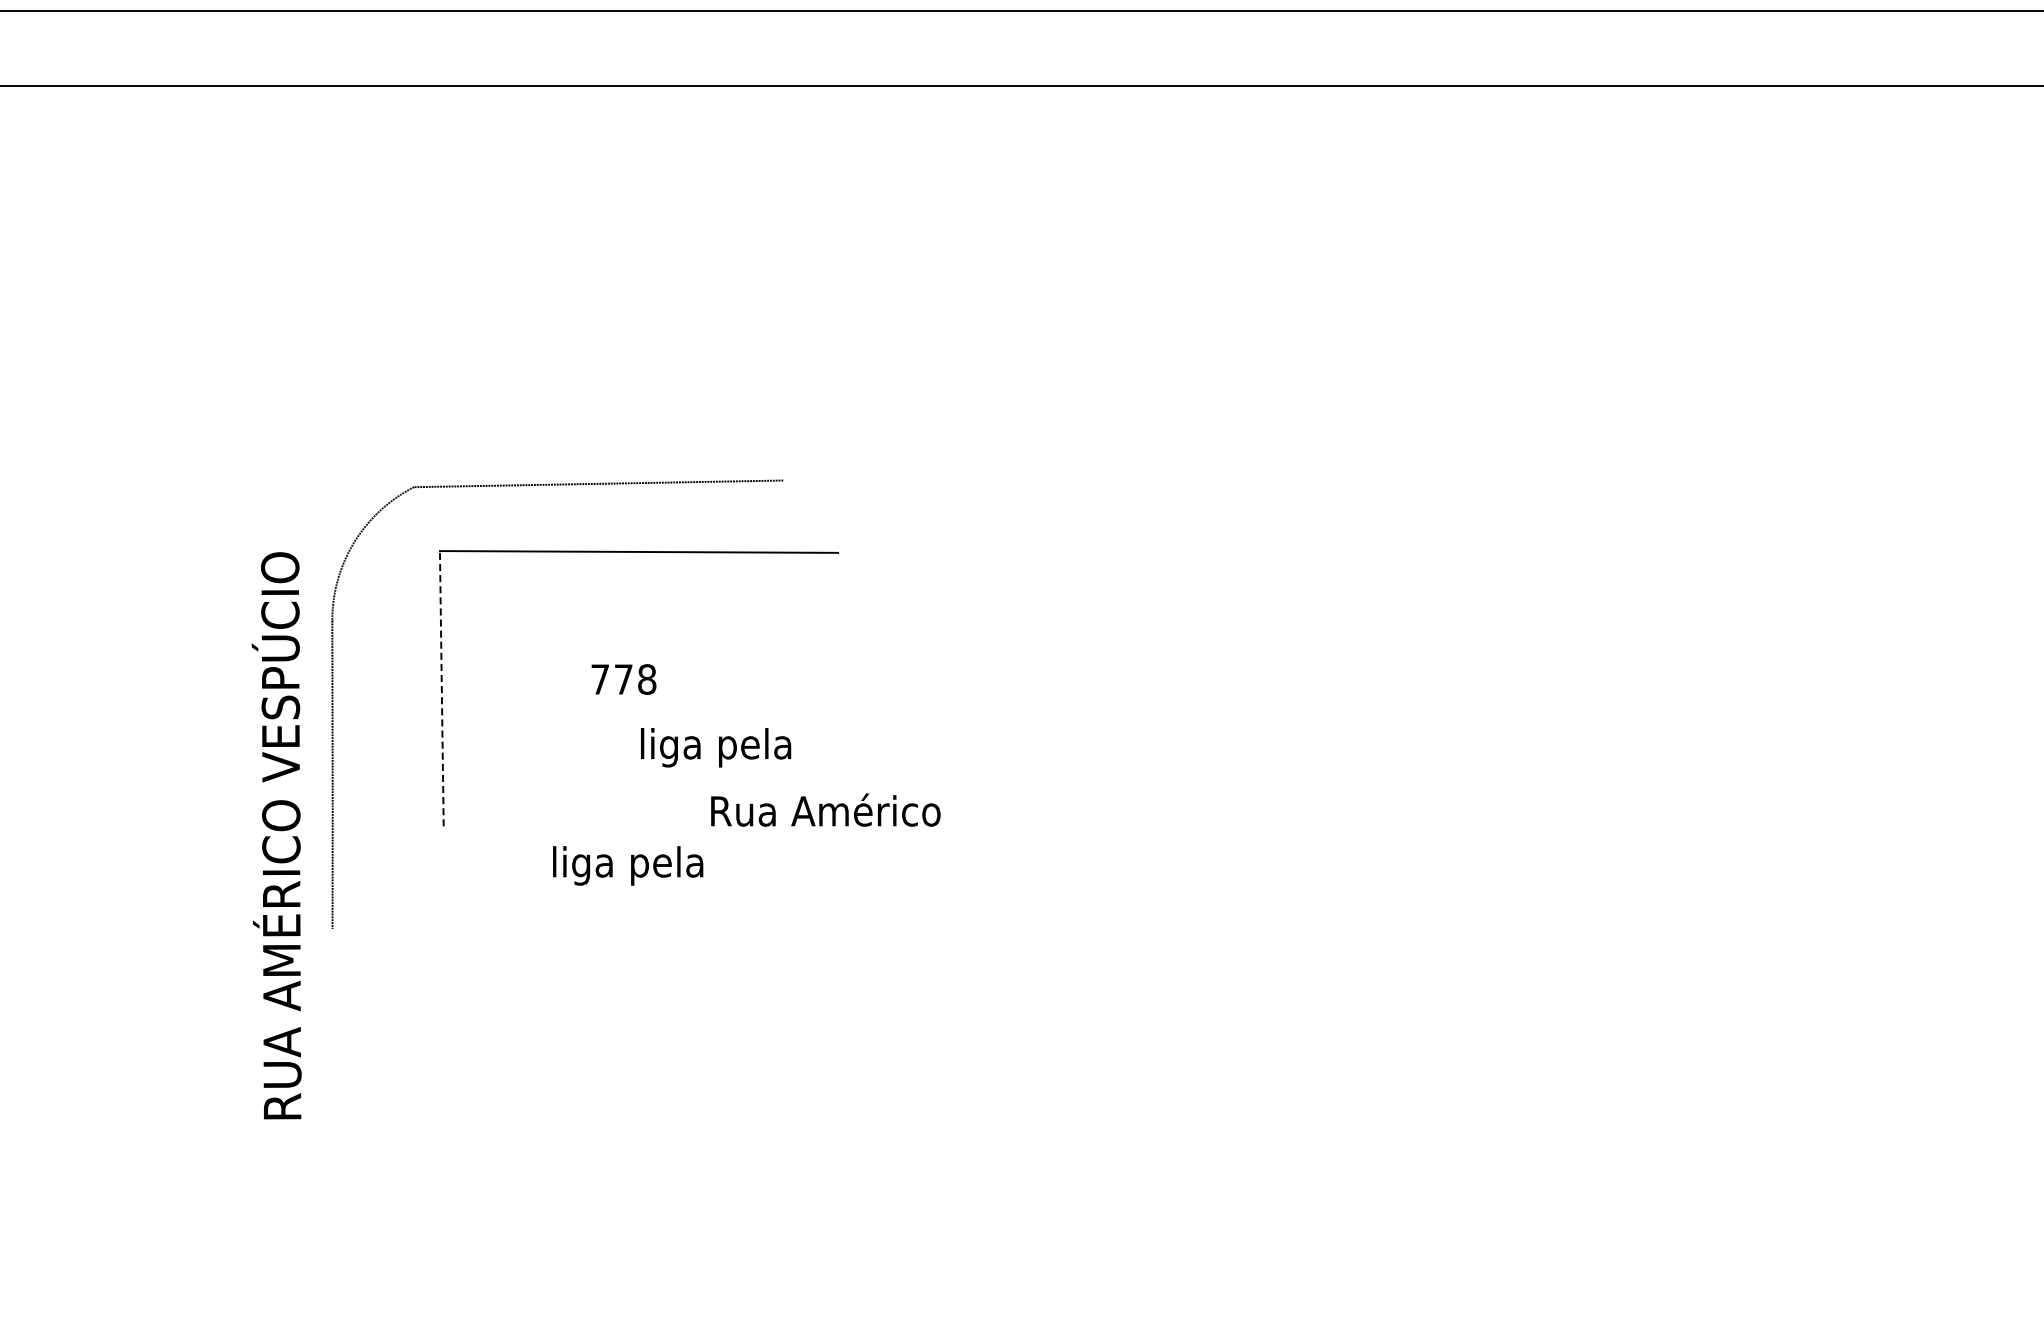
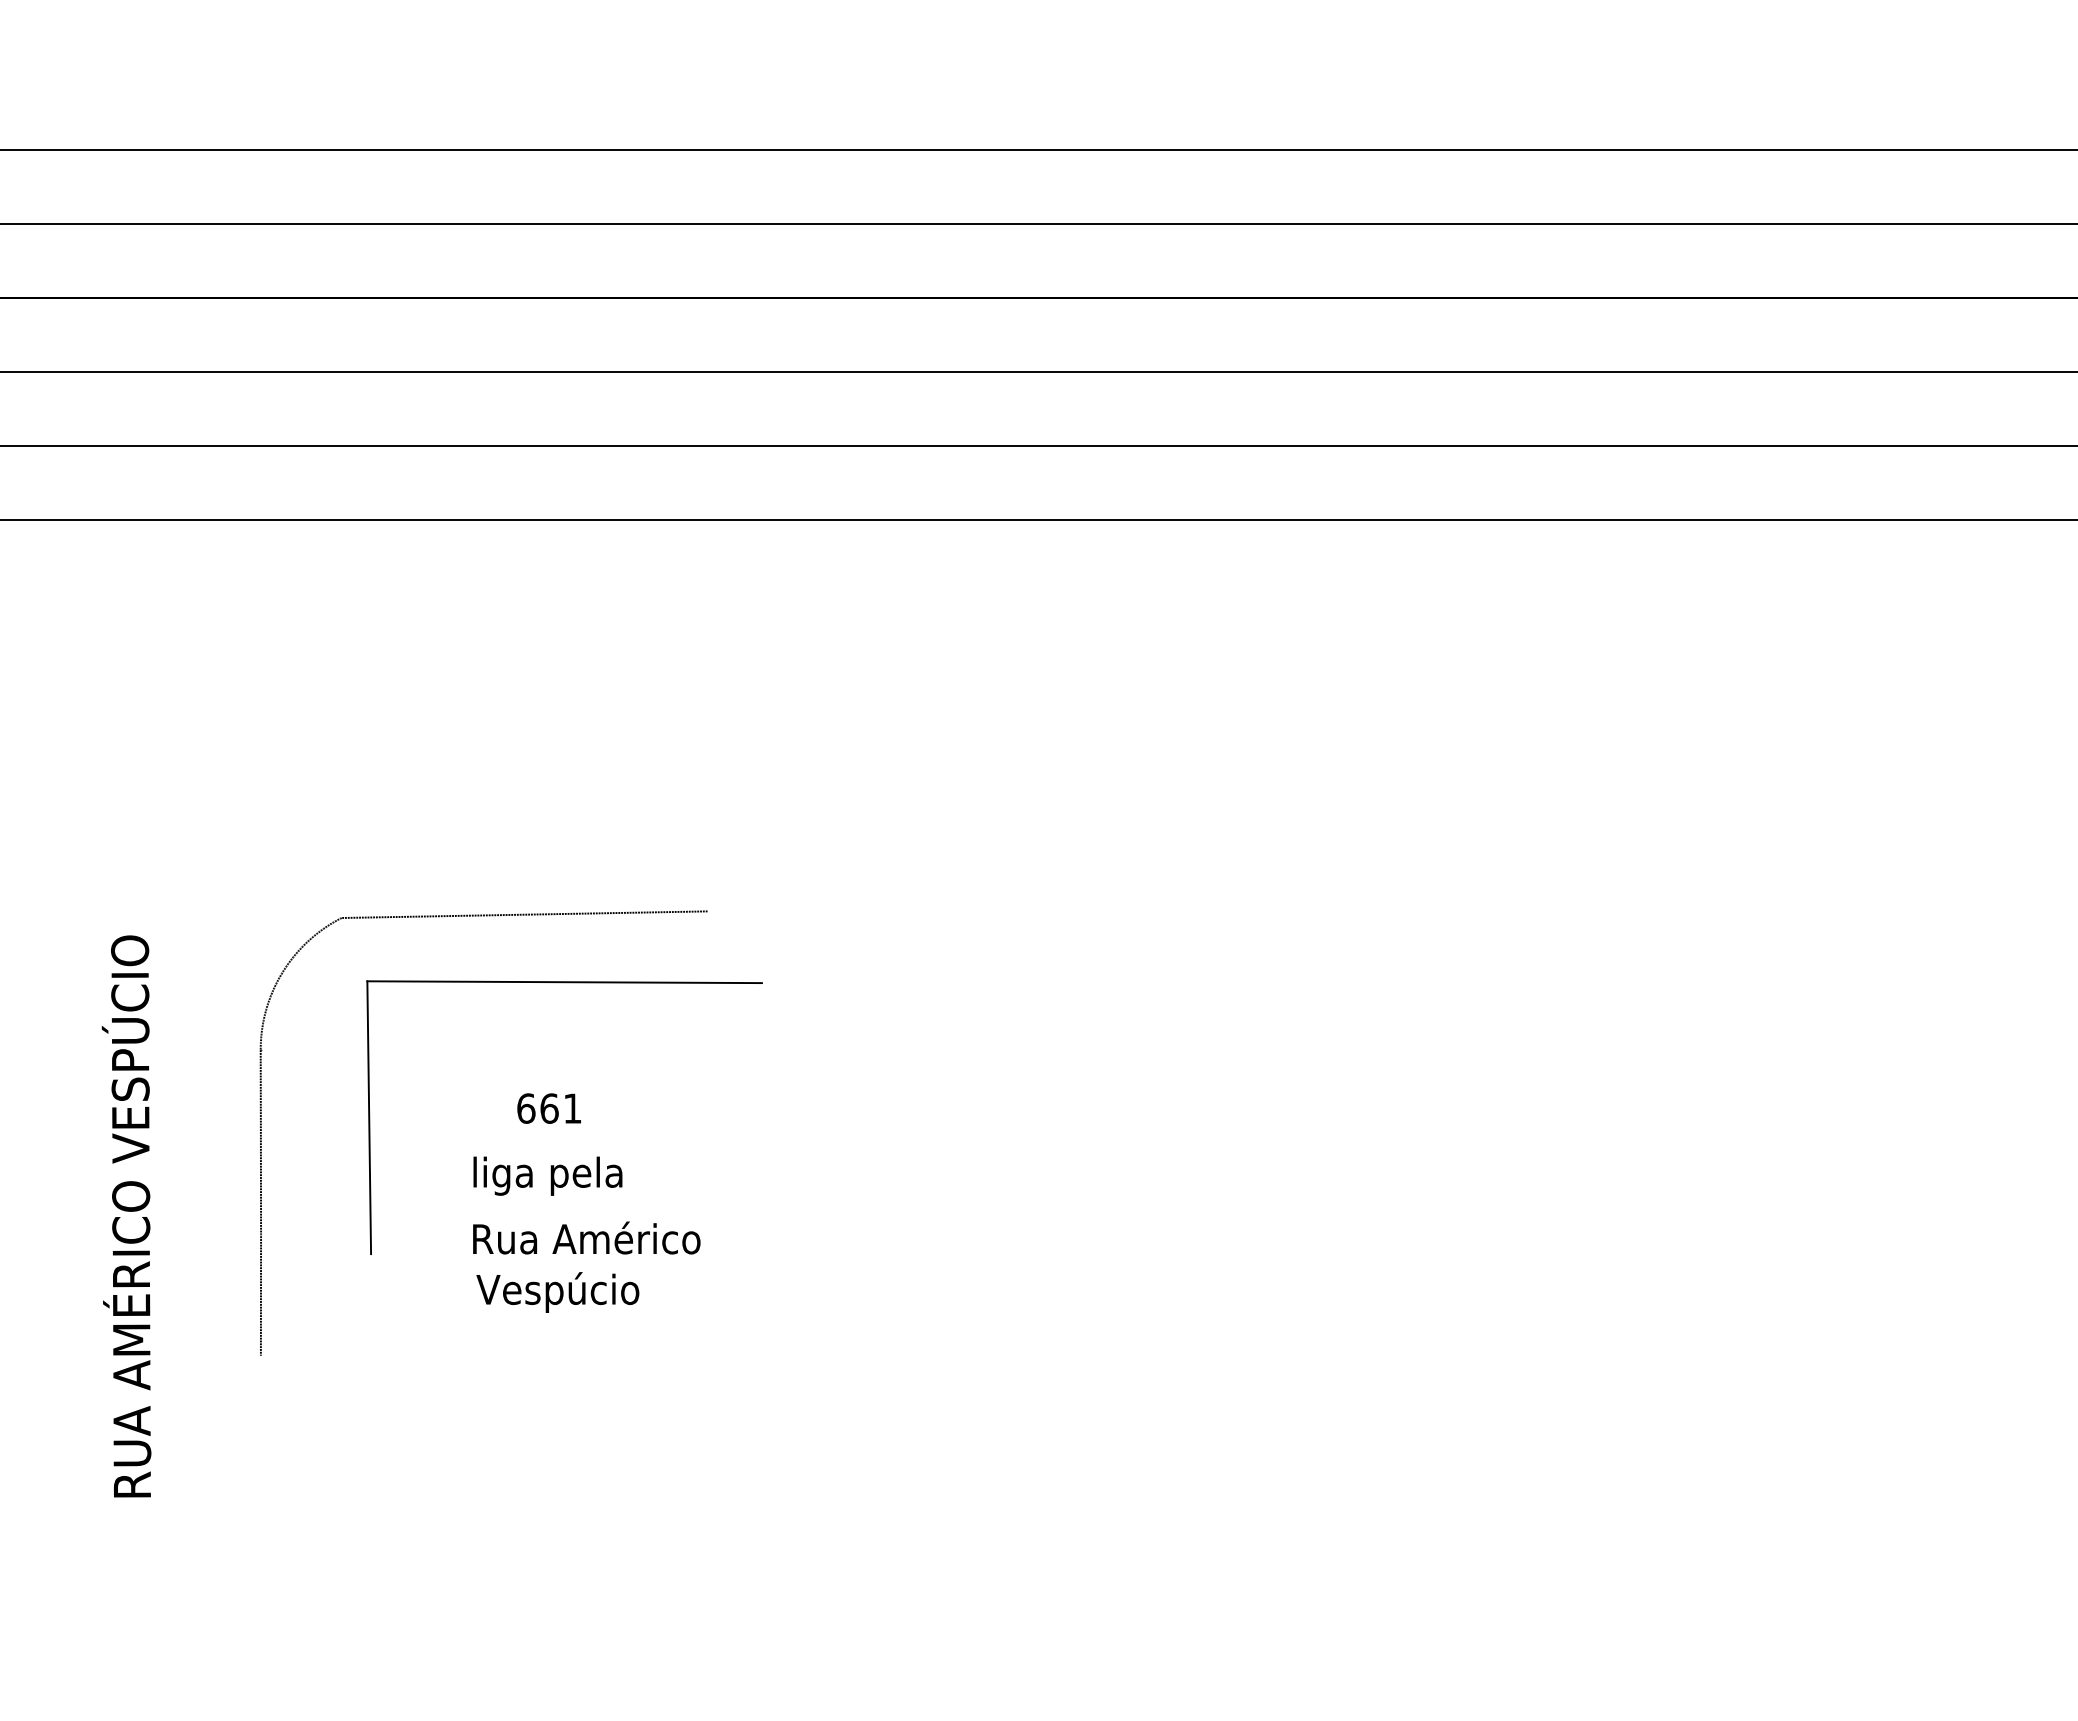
text: (623, 679) -> (549, 1108), 778 -> 661
line: (442, 688) -> (369, 1117), dashed -> solid
text: (715, 747) -> (547, 1175), moved
text: (825, 809) -> (586, 1237), moved
text: (276, 835) -> (126, 1216), moved
text: (631, 865) -> (557, 1292), liga pela -> Vespúcio

